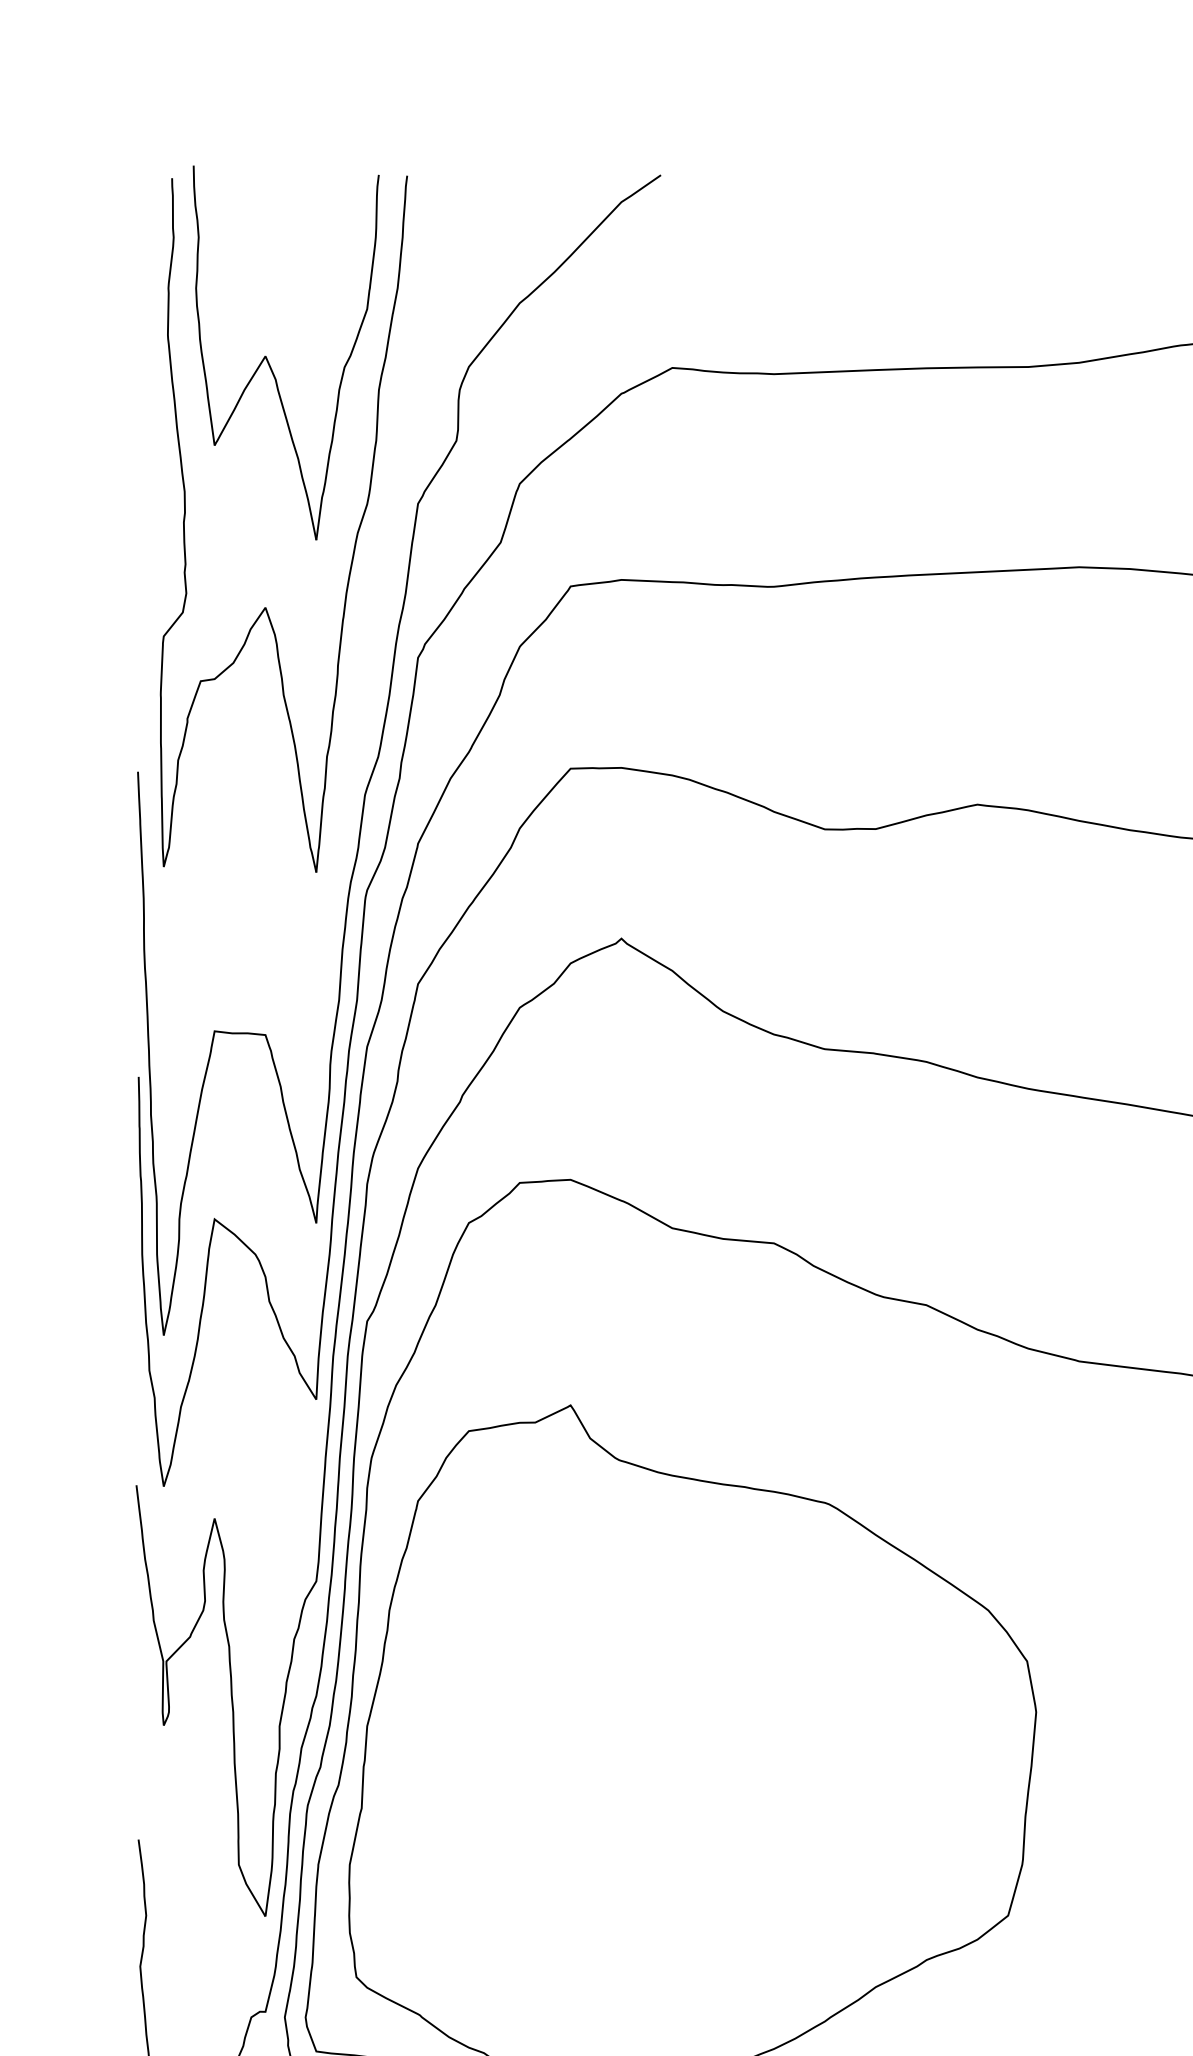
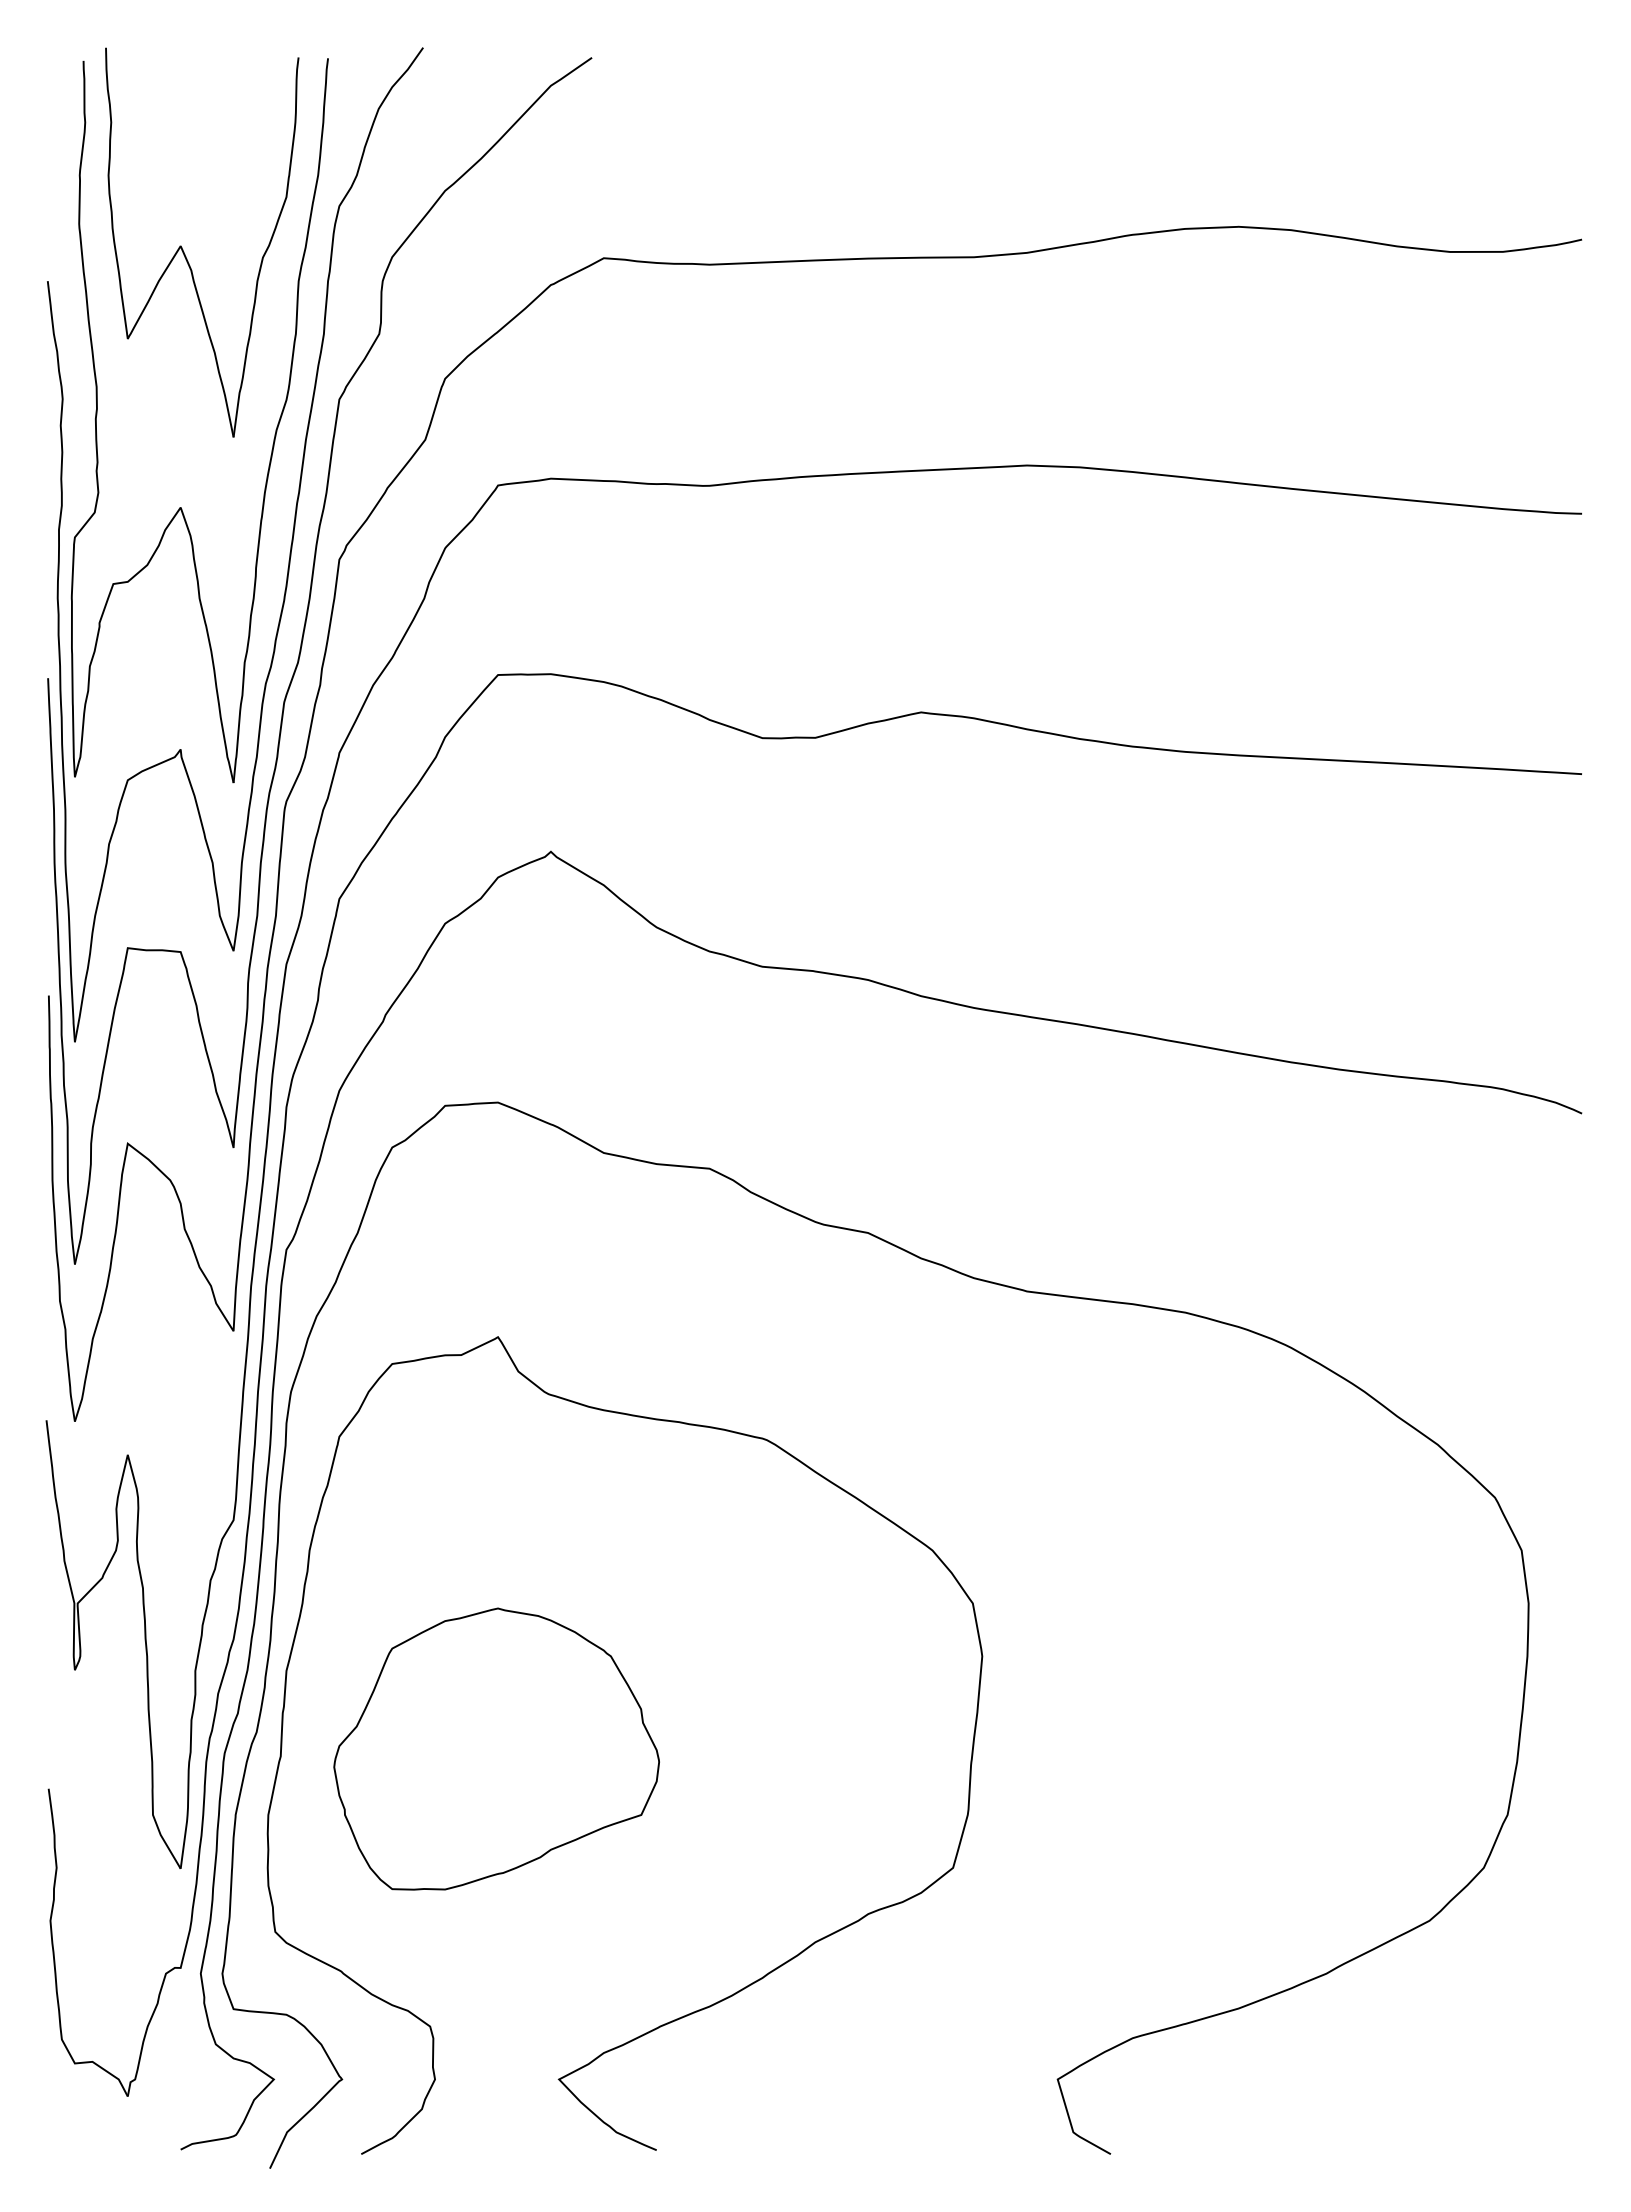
part: (370, 650) -> (289, 552), added
part: (569, 1800) -> (496, 1748), added

